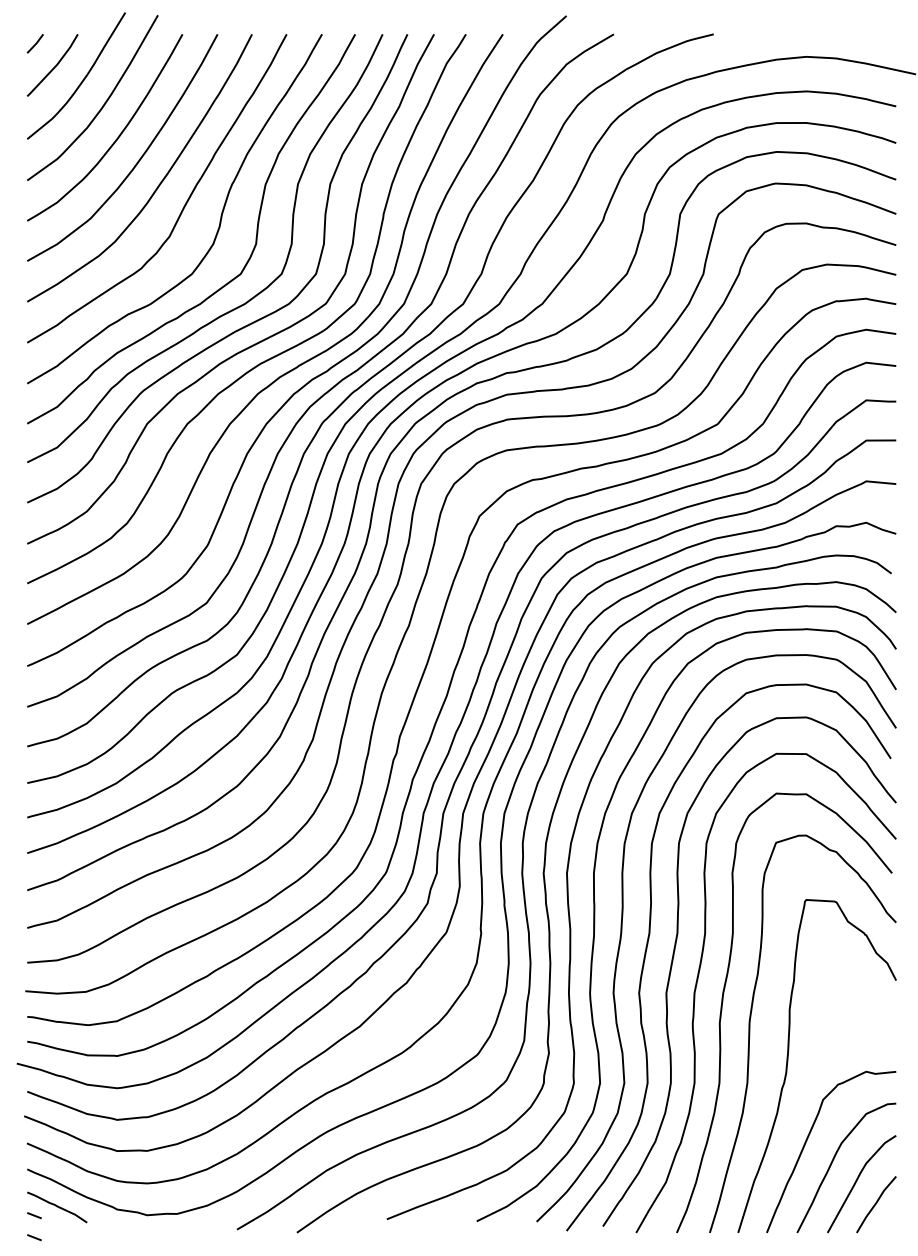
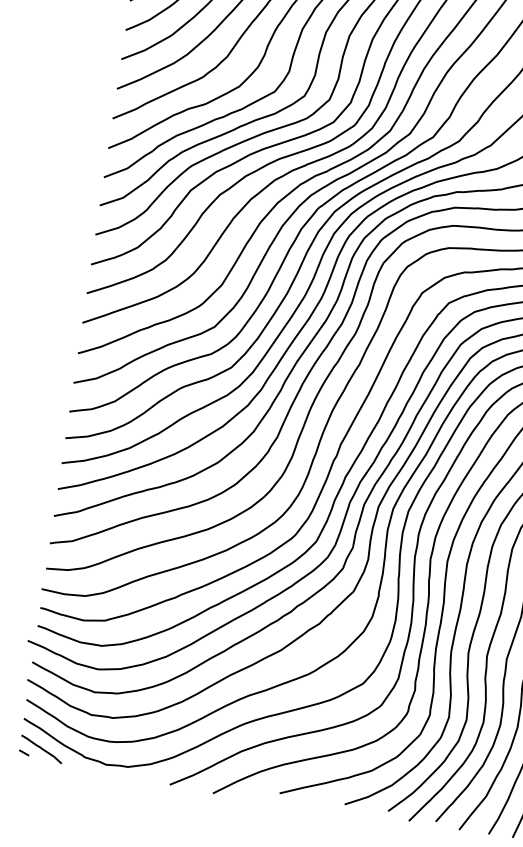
line: (34, 1237) -> (21, 768), removed

